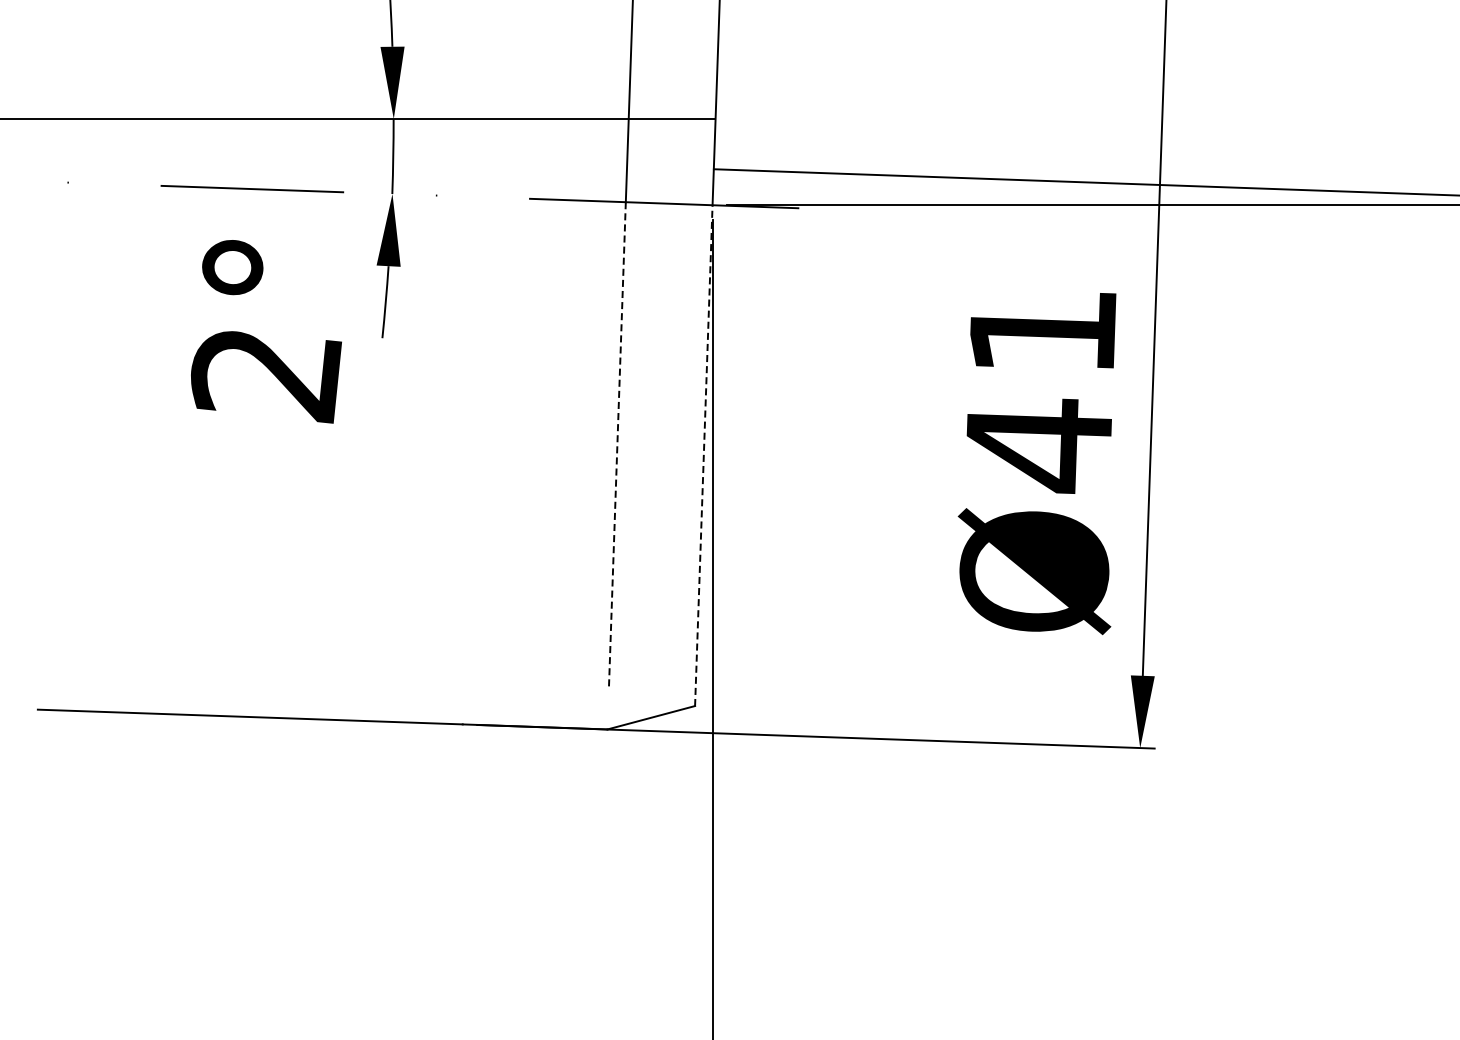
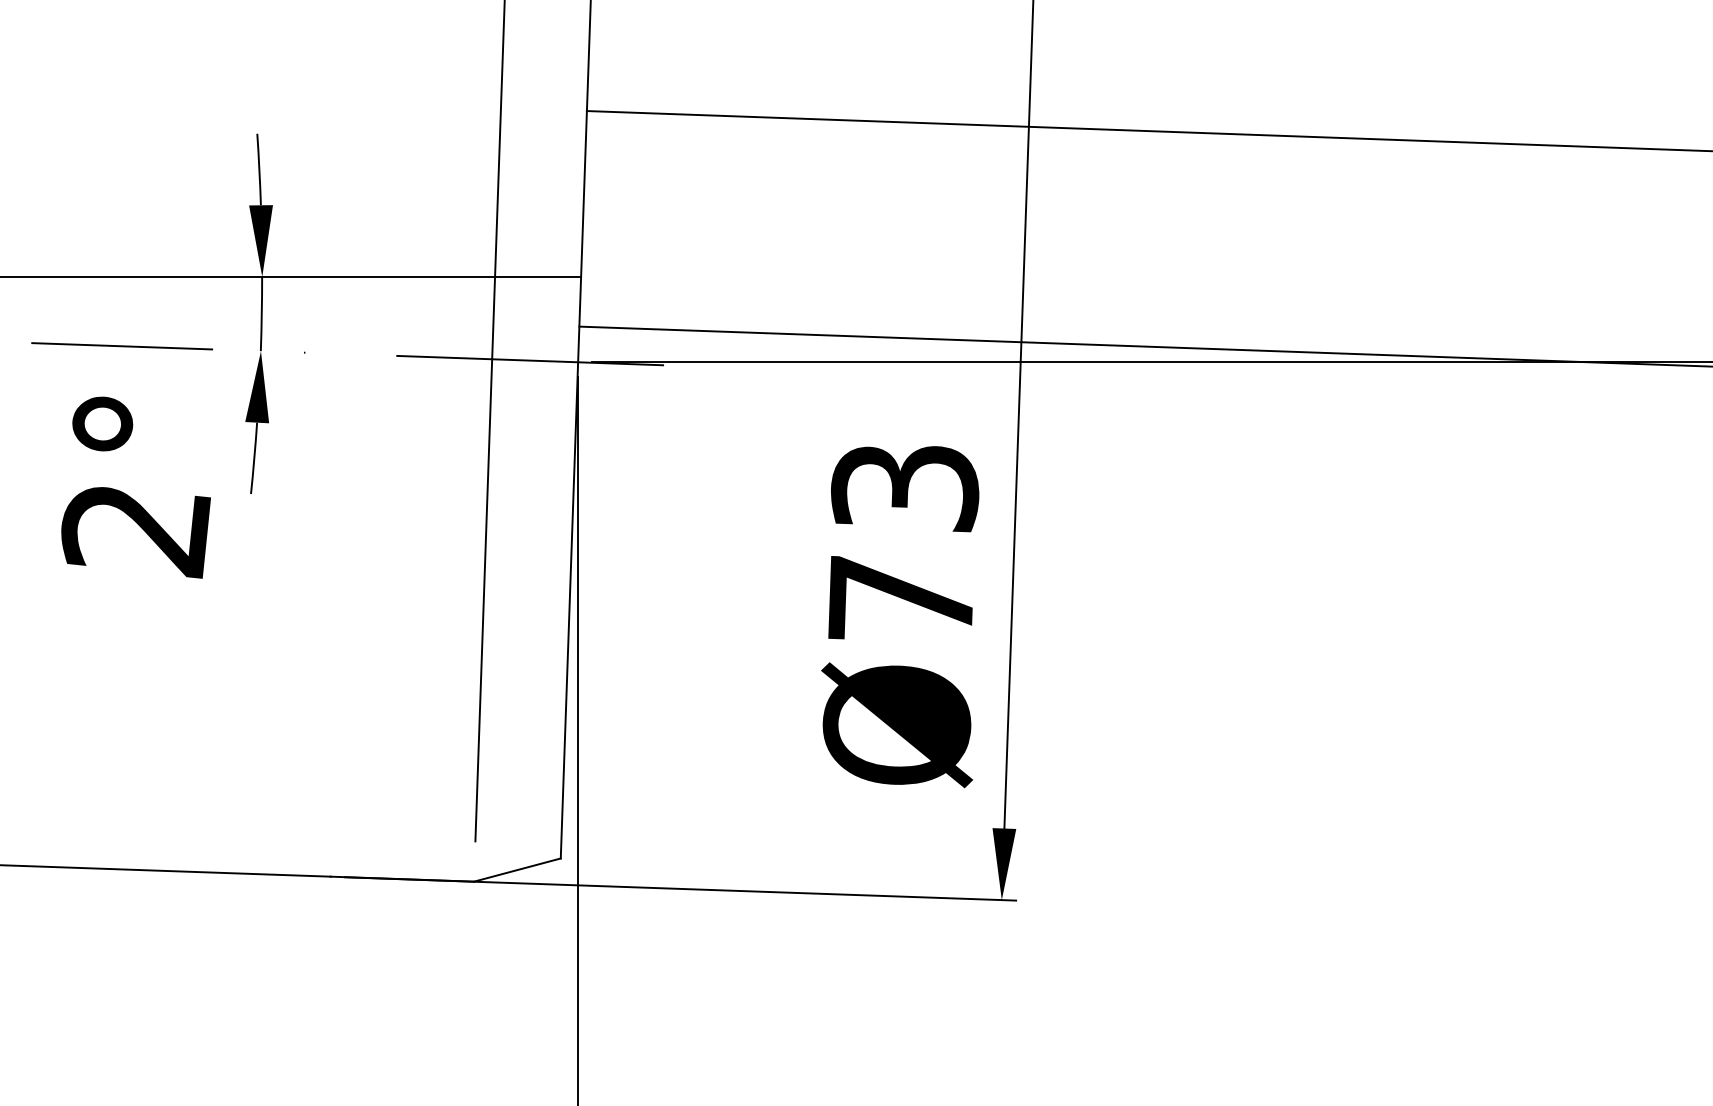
text: (1040, 392) -> (903, 547), Ø41 -> Ø73
line: (617, 445) -> (483, 600), dashed -> solid
line: (703, 454) -> (569, 609), dashed -> solid

